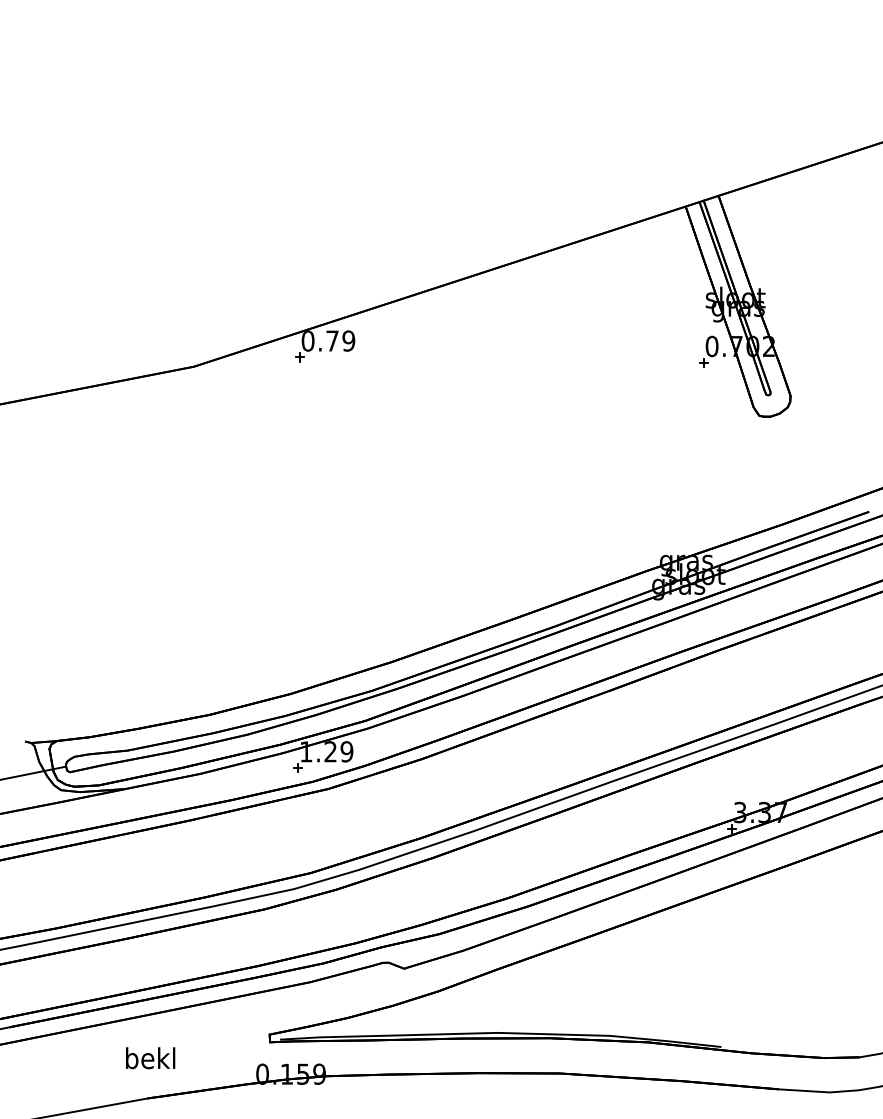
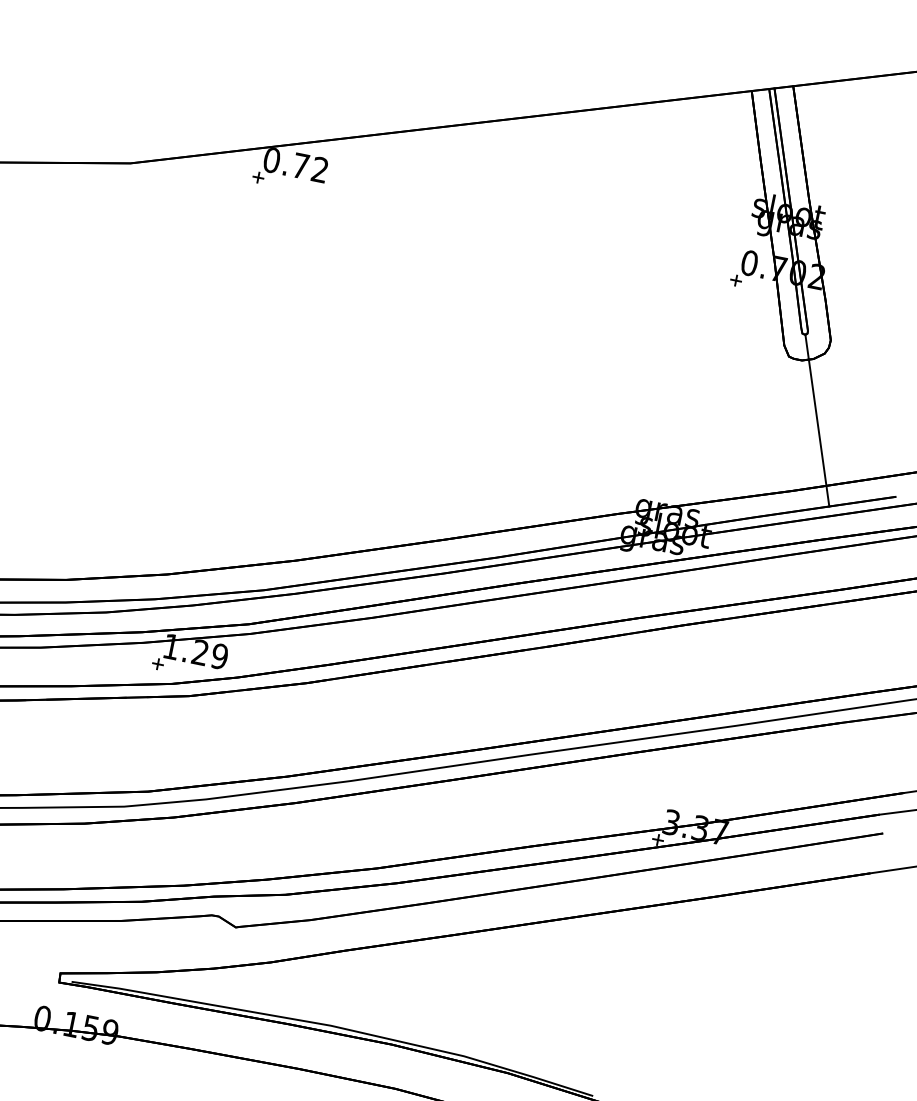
text: (348, 340) -> (319, 169), 0.79 -> 0.72
line: (792, 462) -> (817, 420), added

